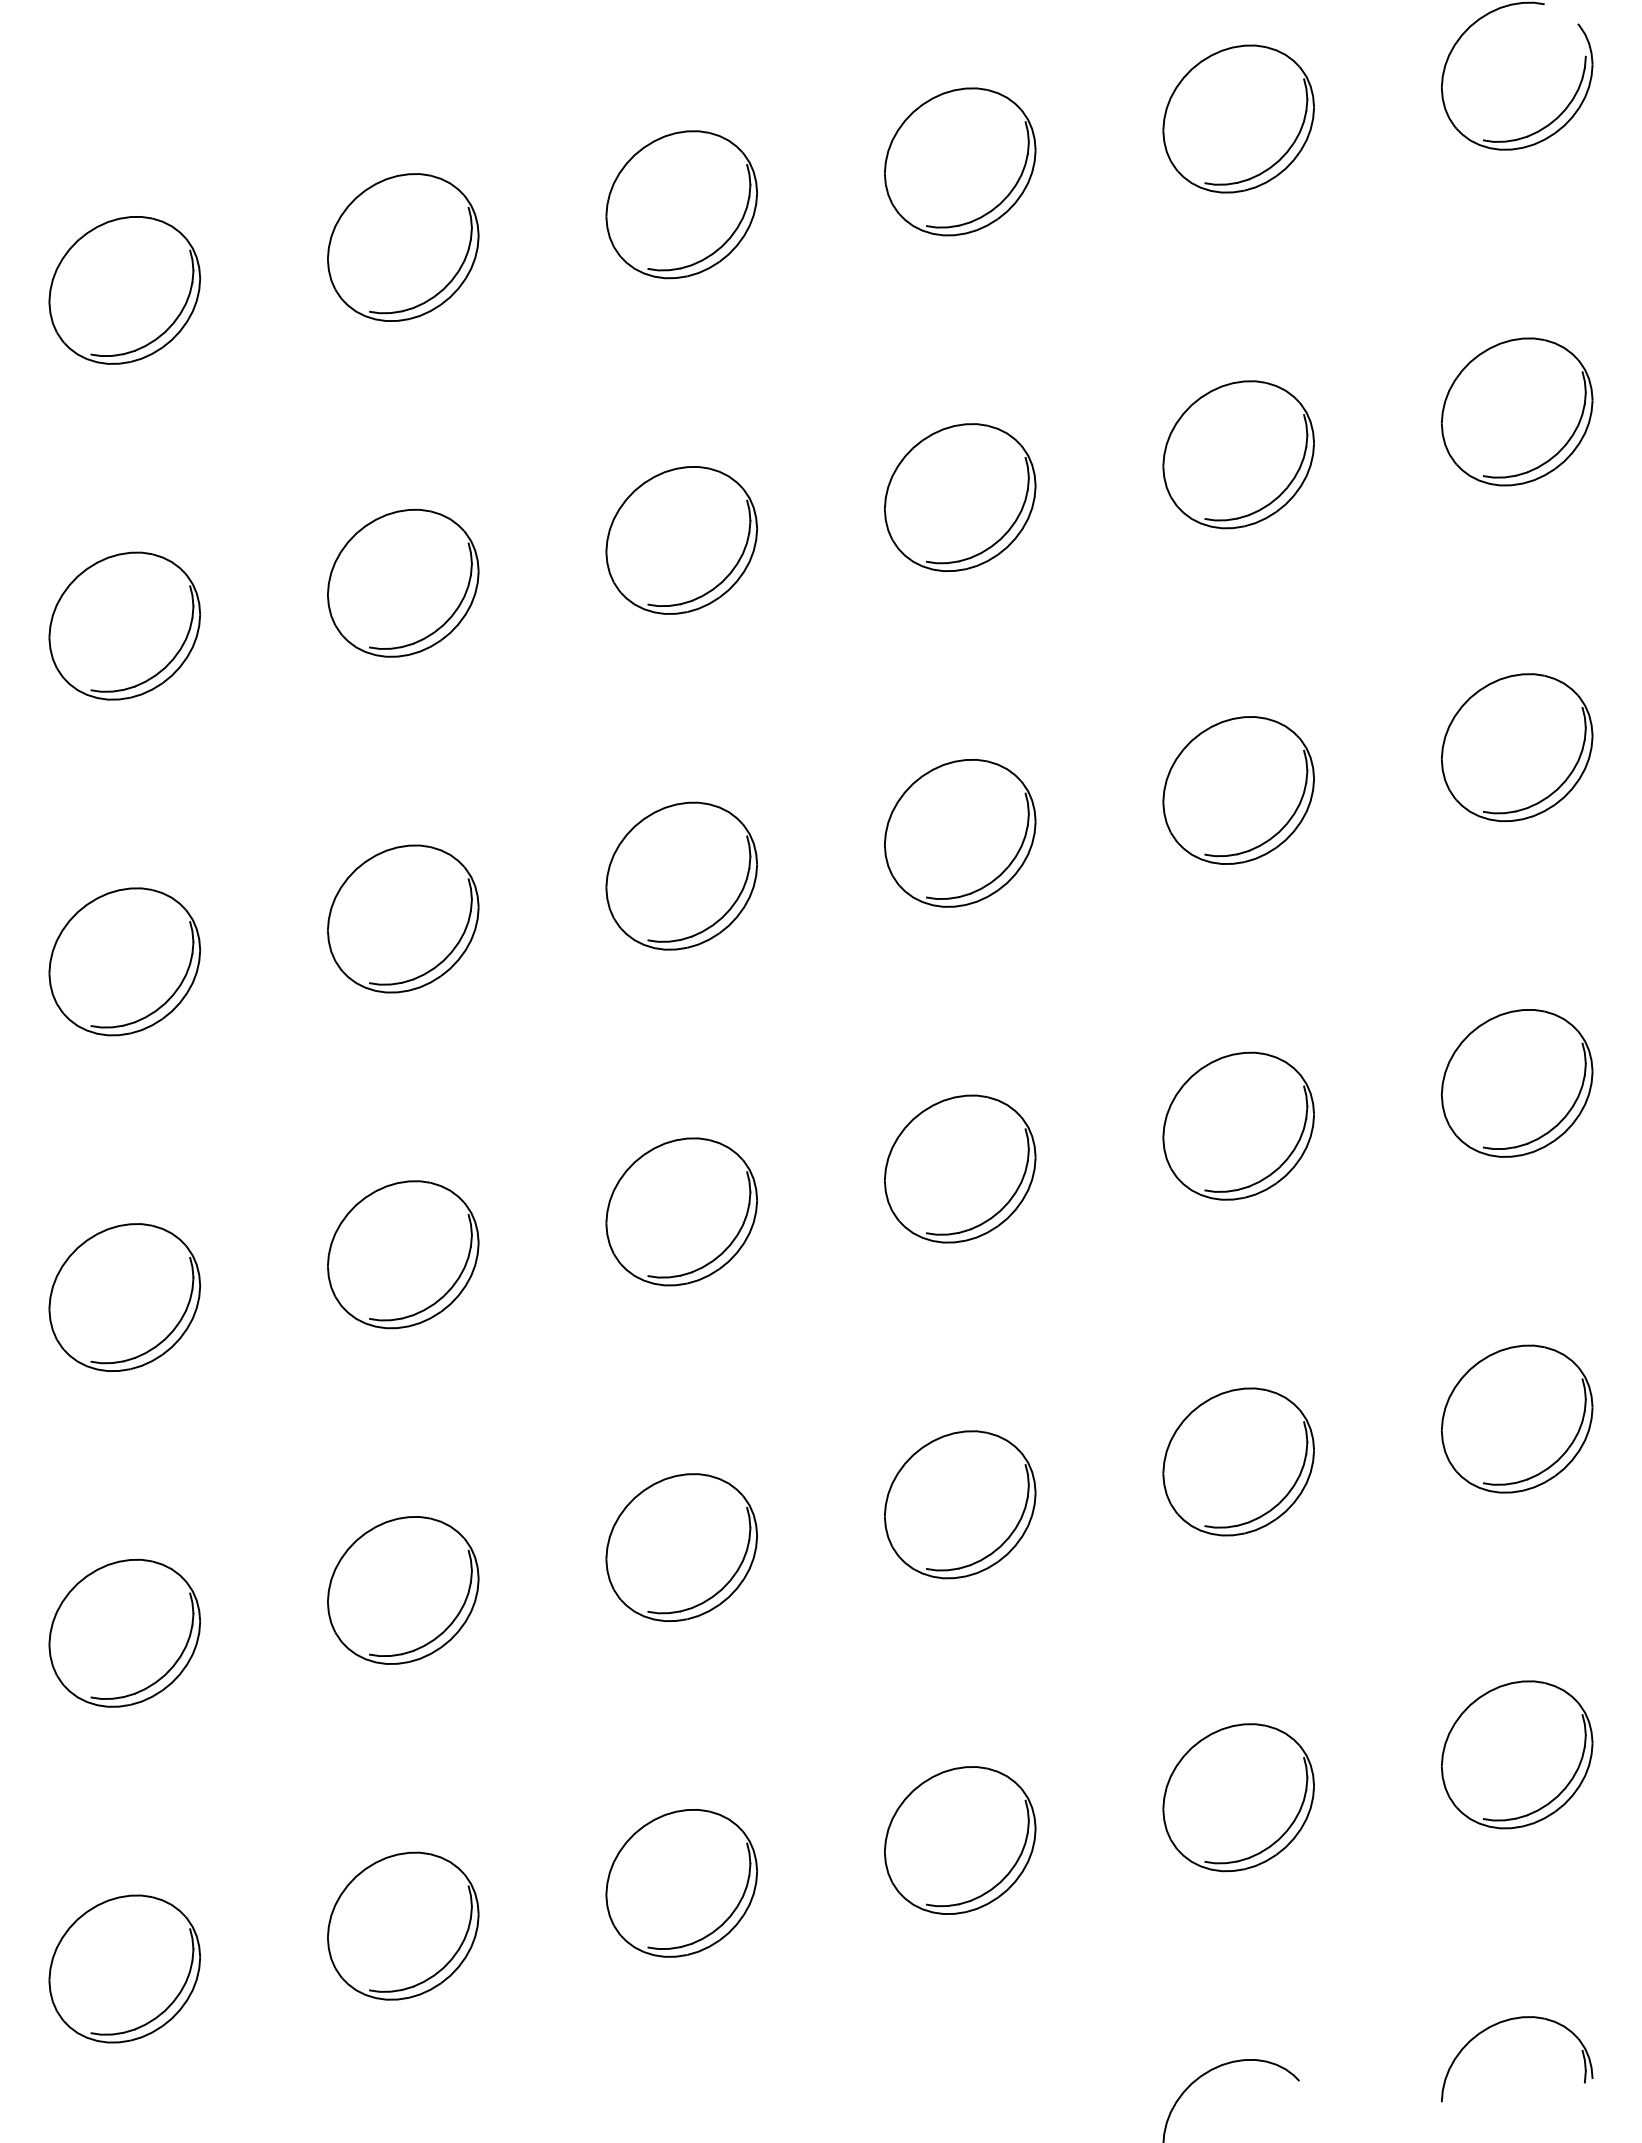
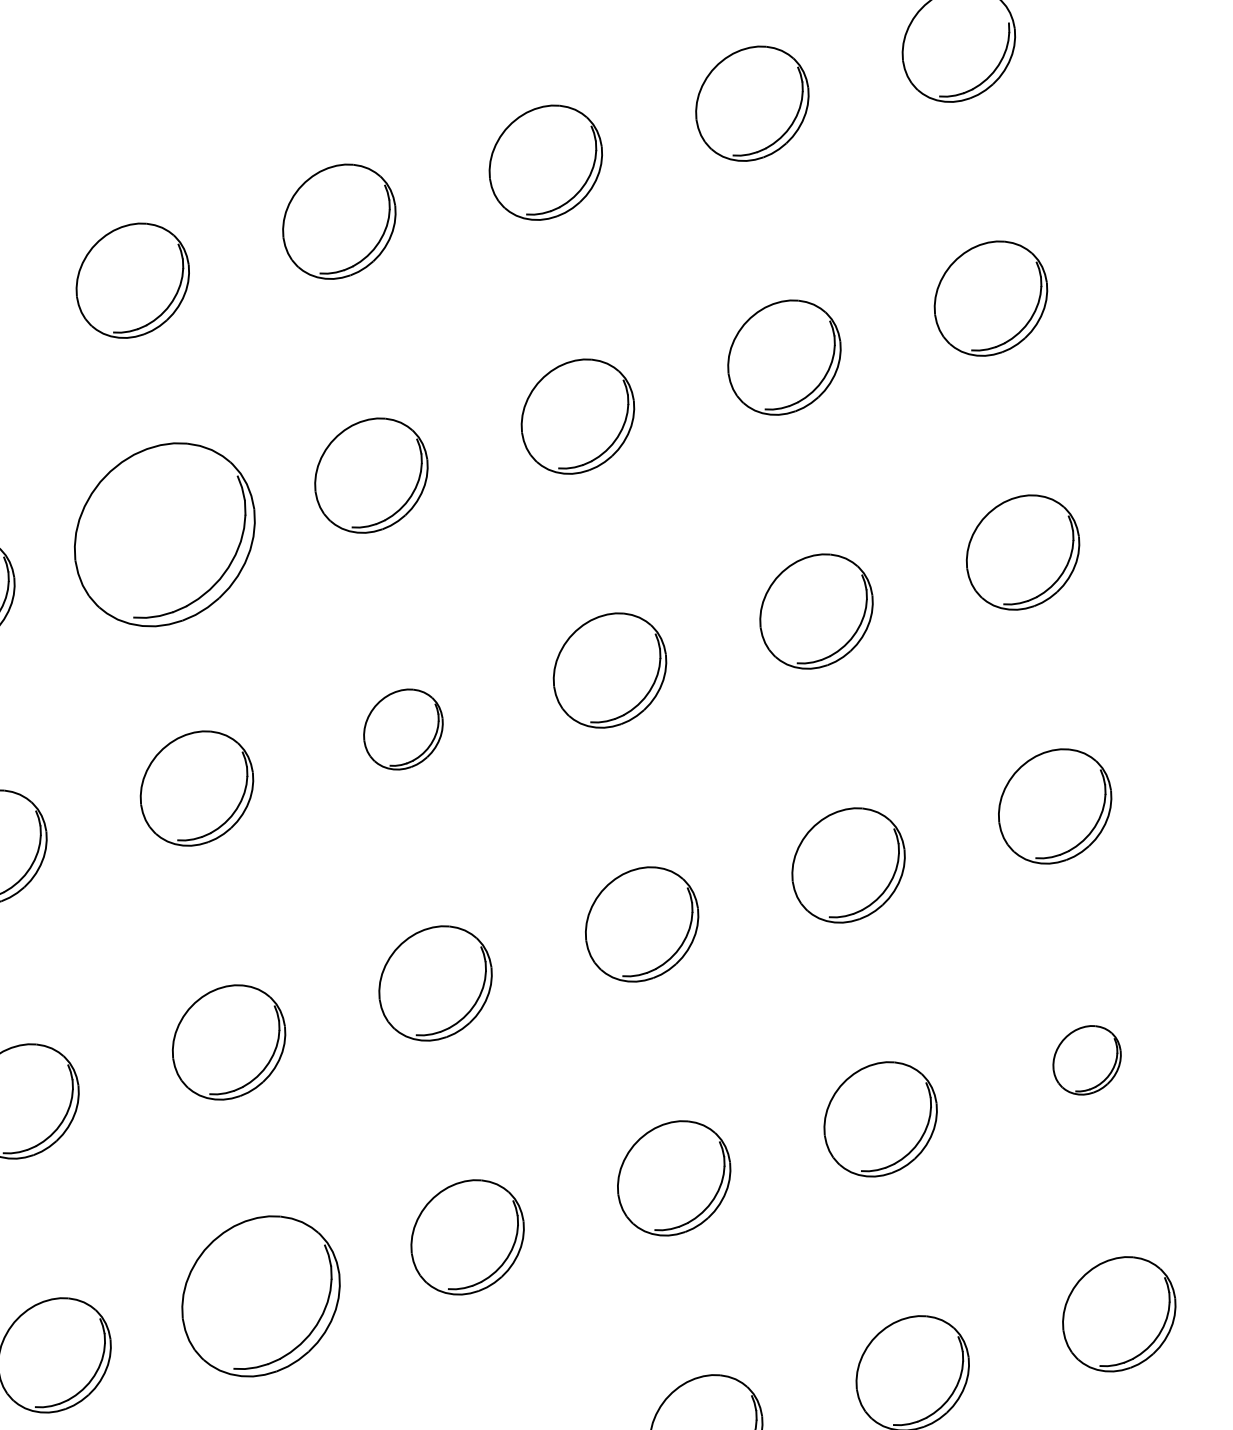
part: (403, 582) -> (165, 534), size x1.6
part: (681, 875) -> (403, 729), size x0.7
part: (1516, 1418) -> (1086, 1059), size x0.6
part: (403, 1590) -> (261, 1296), size x1.4

